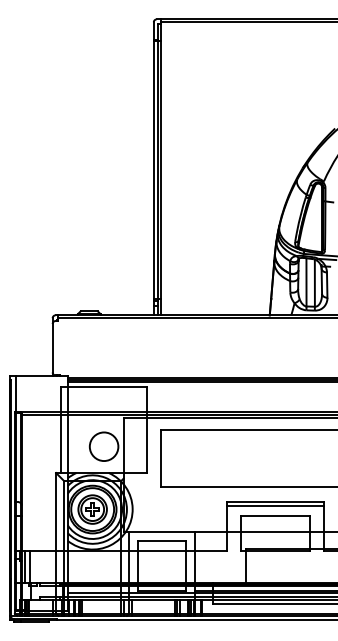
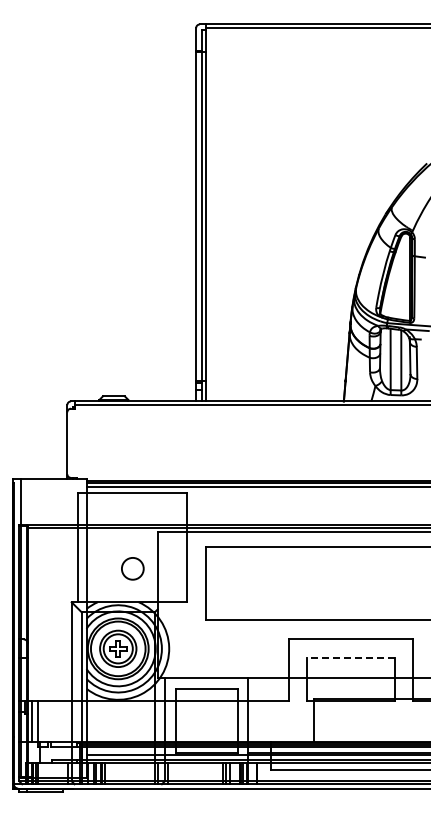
circle: (103, 446) -> (132, 568), size x0.6
line: (275, 505) -> (351, 643), removed
line: (275, 516) -> (351, 657), solid -> dashed

